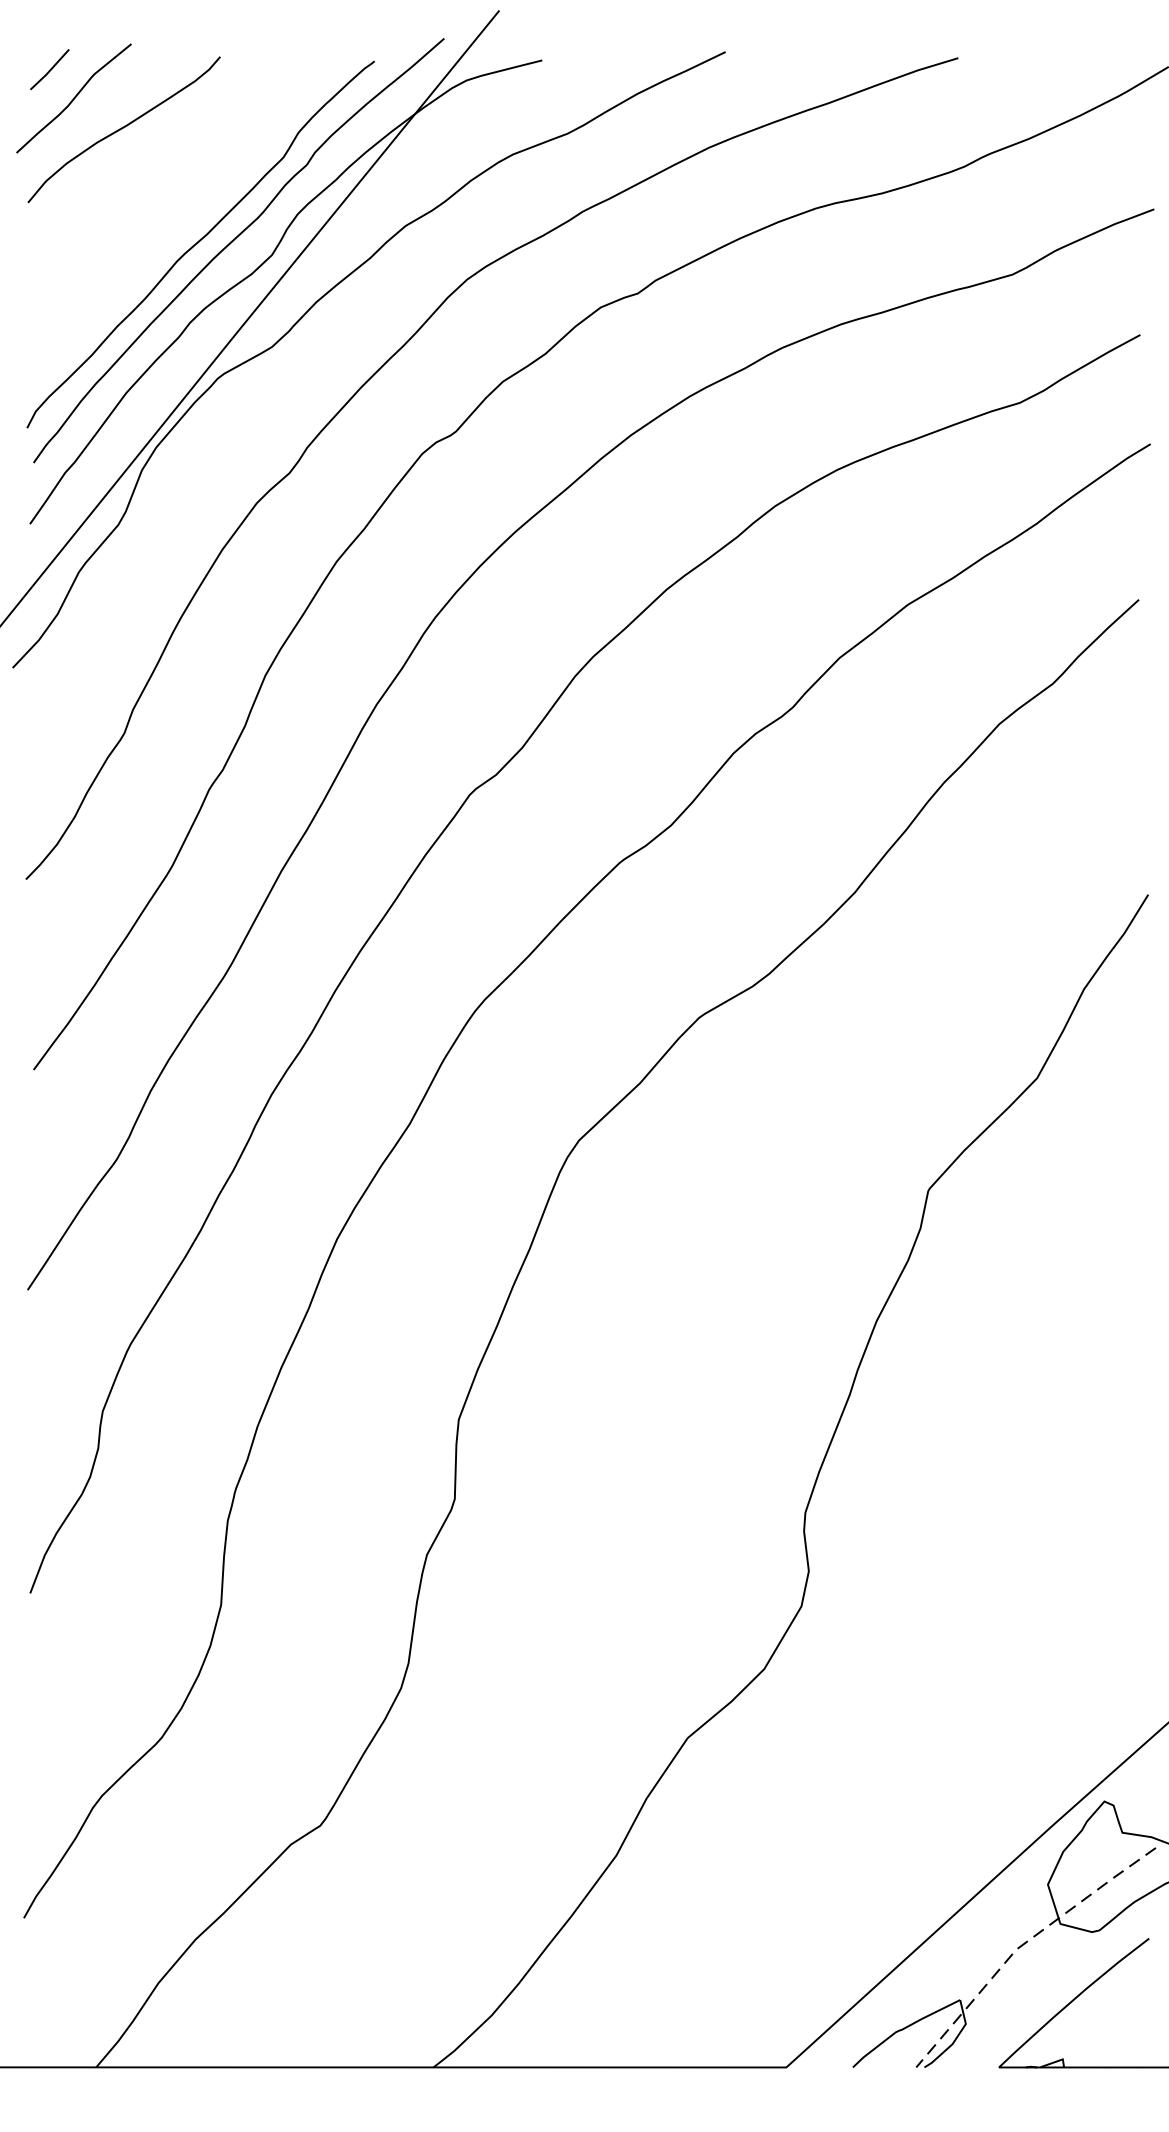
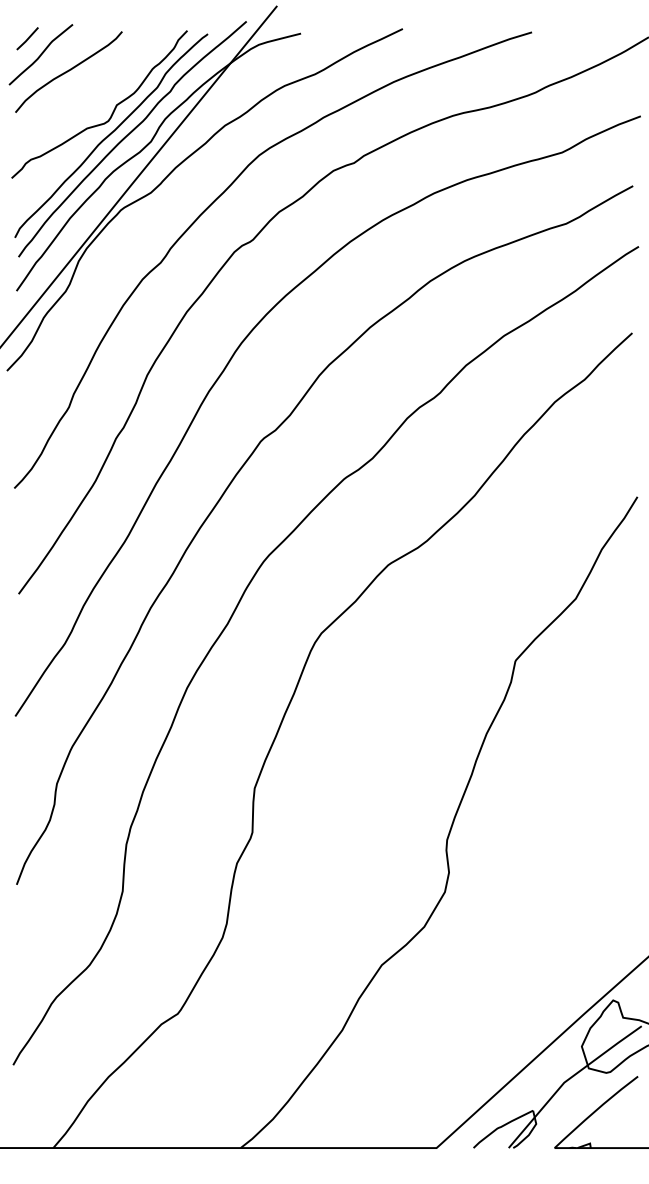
curve: (202, 200) -> (112, 111), added
line: (1023, 1943) -> (568, 1079), dashed -> solid

